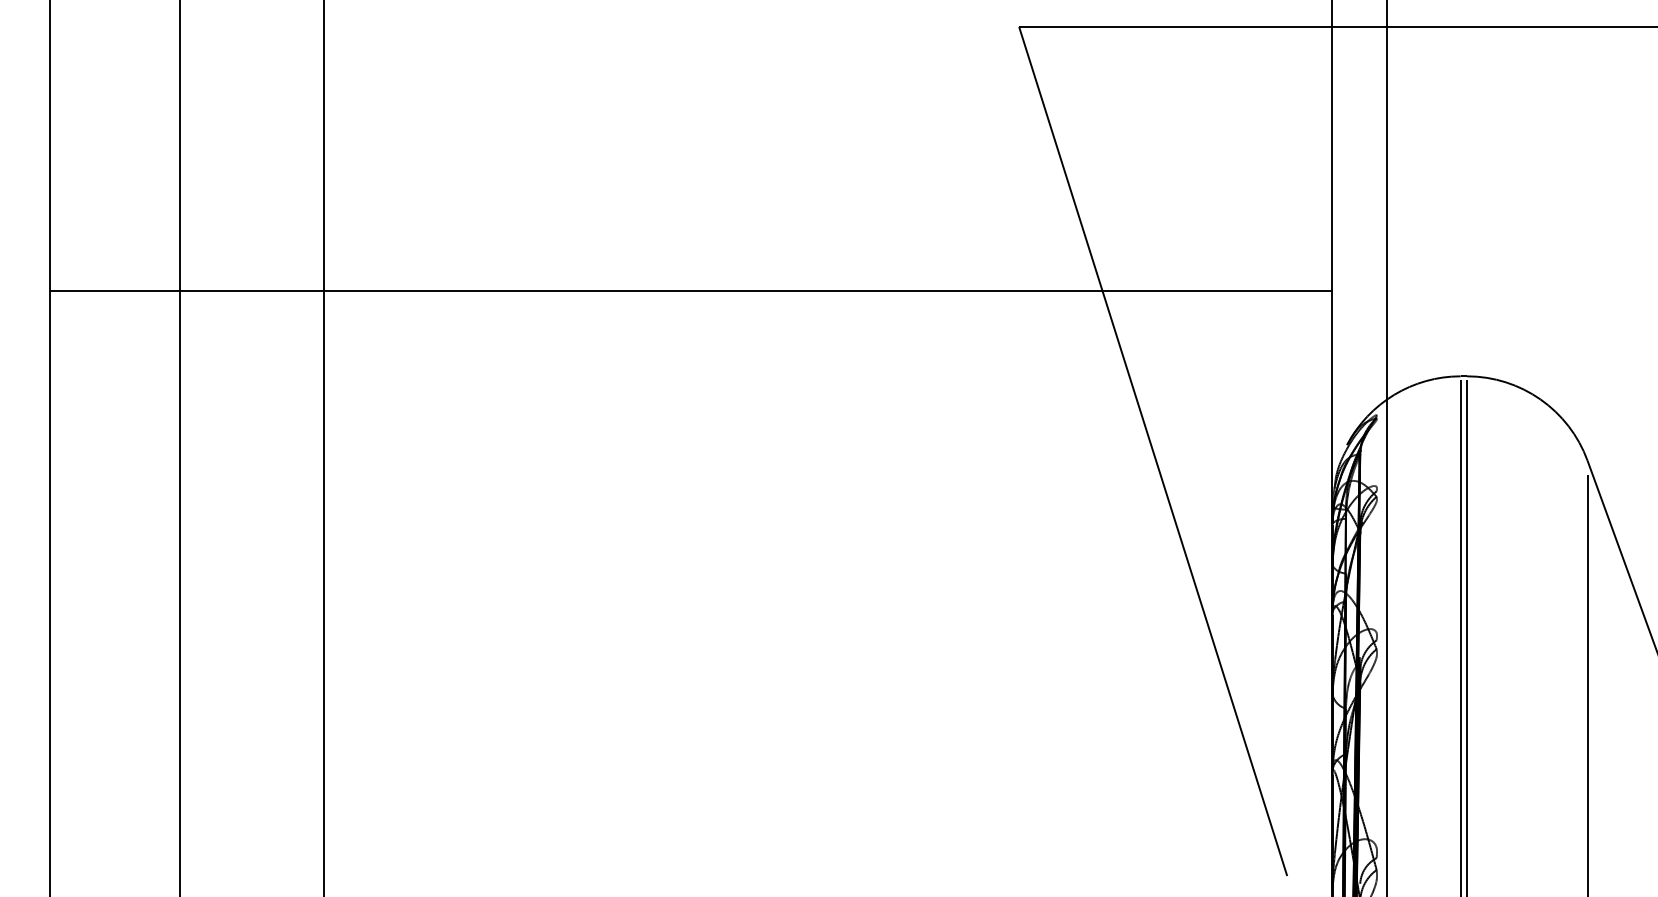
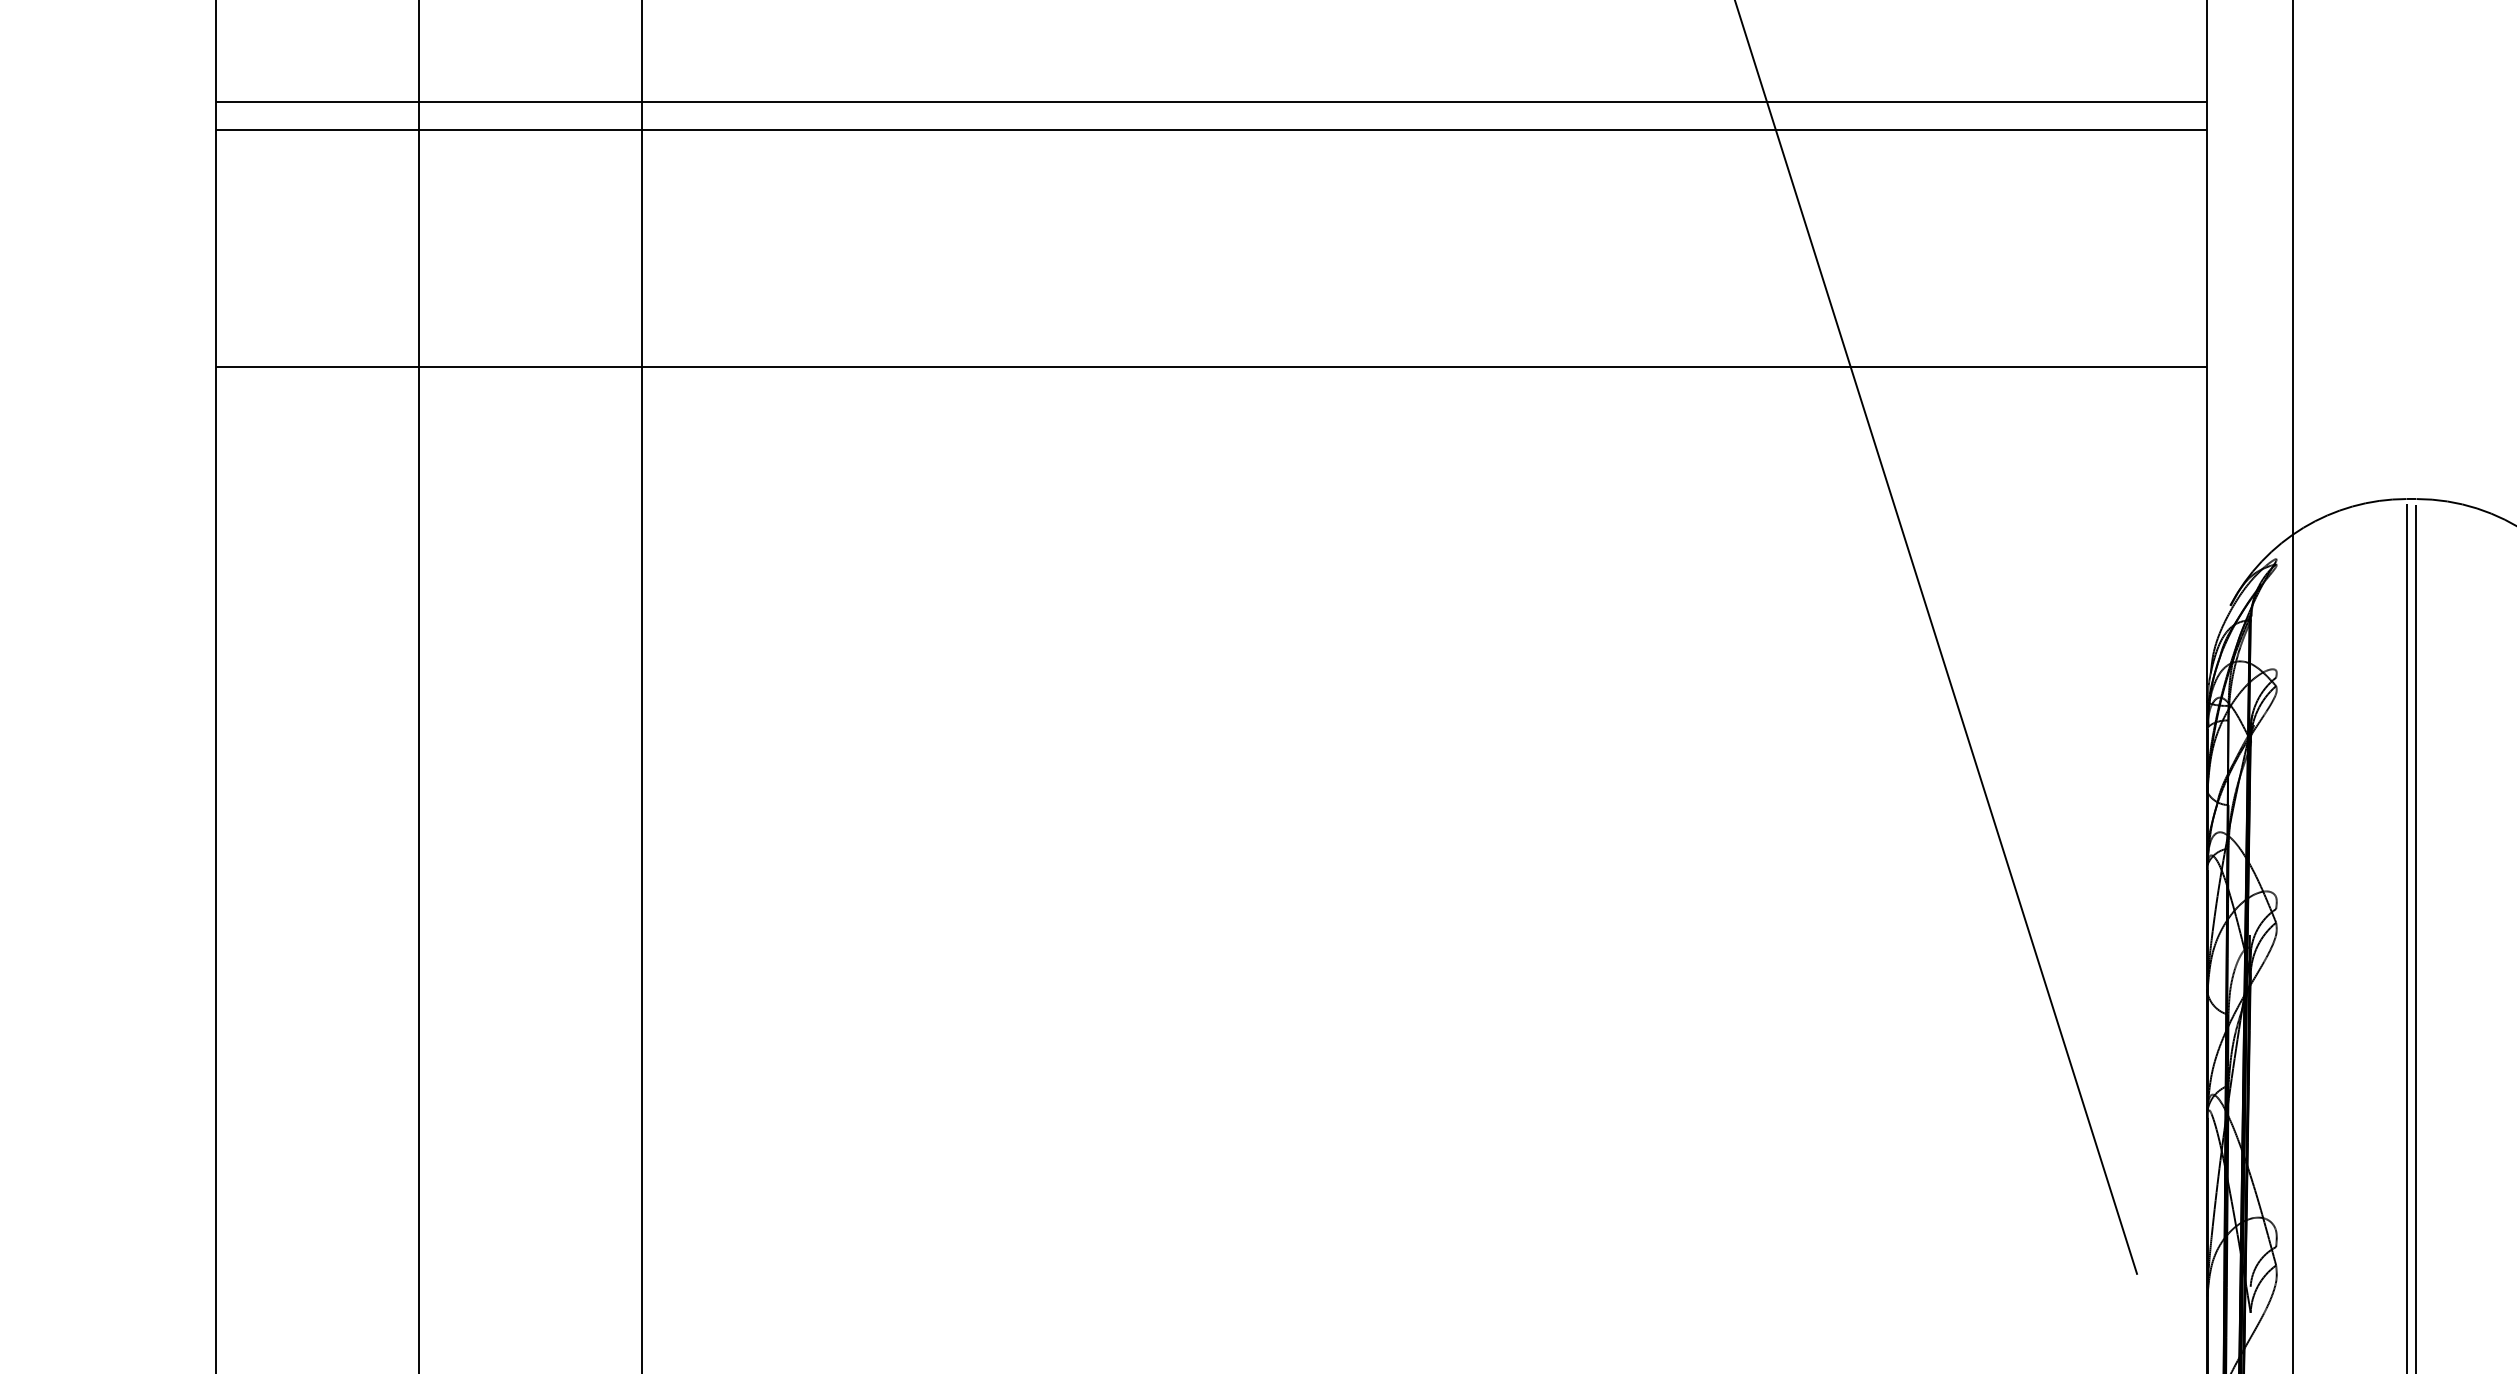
line: (690, 120) -> (1210, 101), added
line: (690, 138) -> (1210, 129), added

